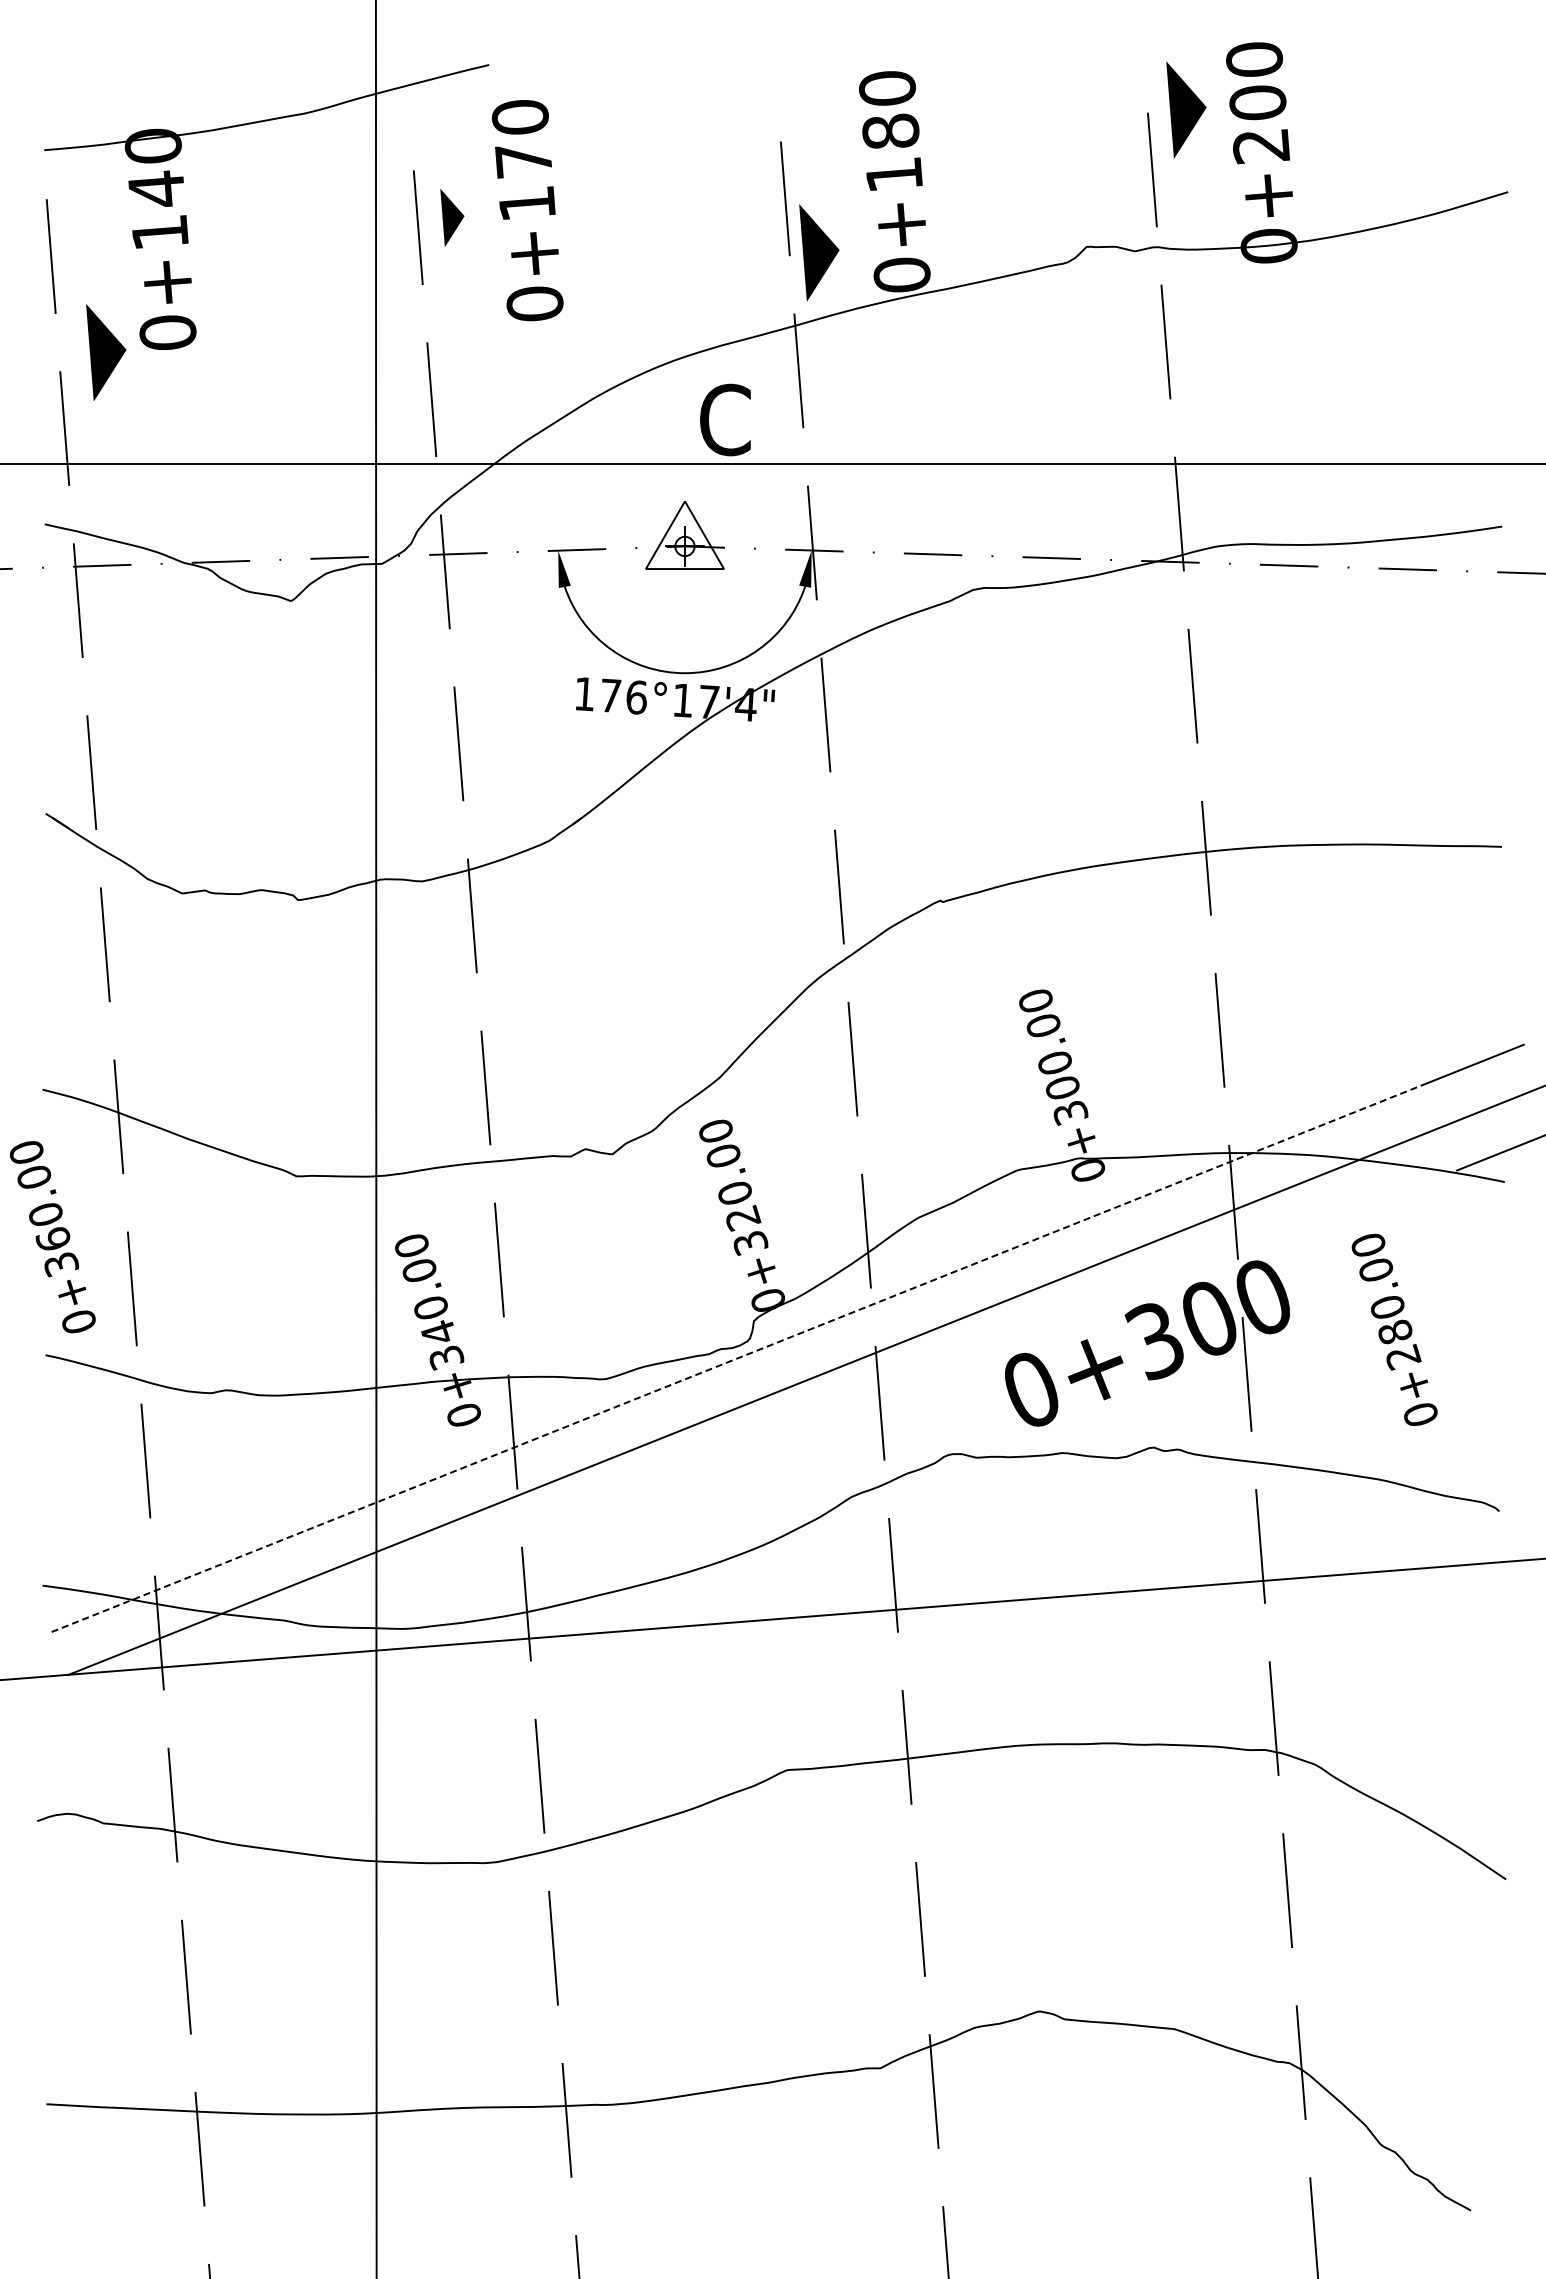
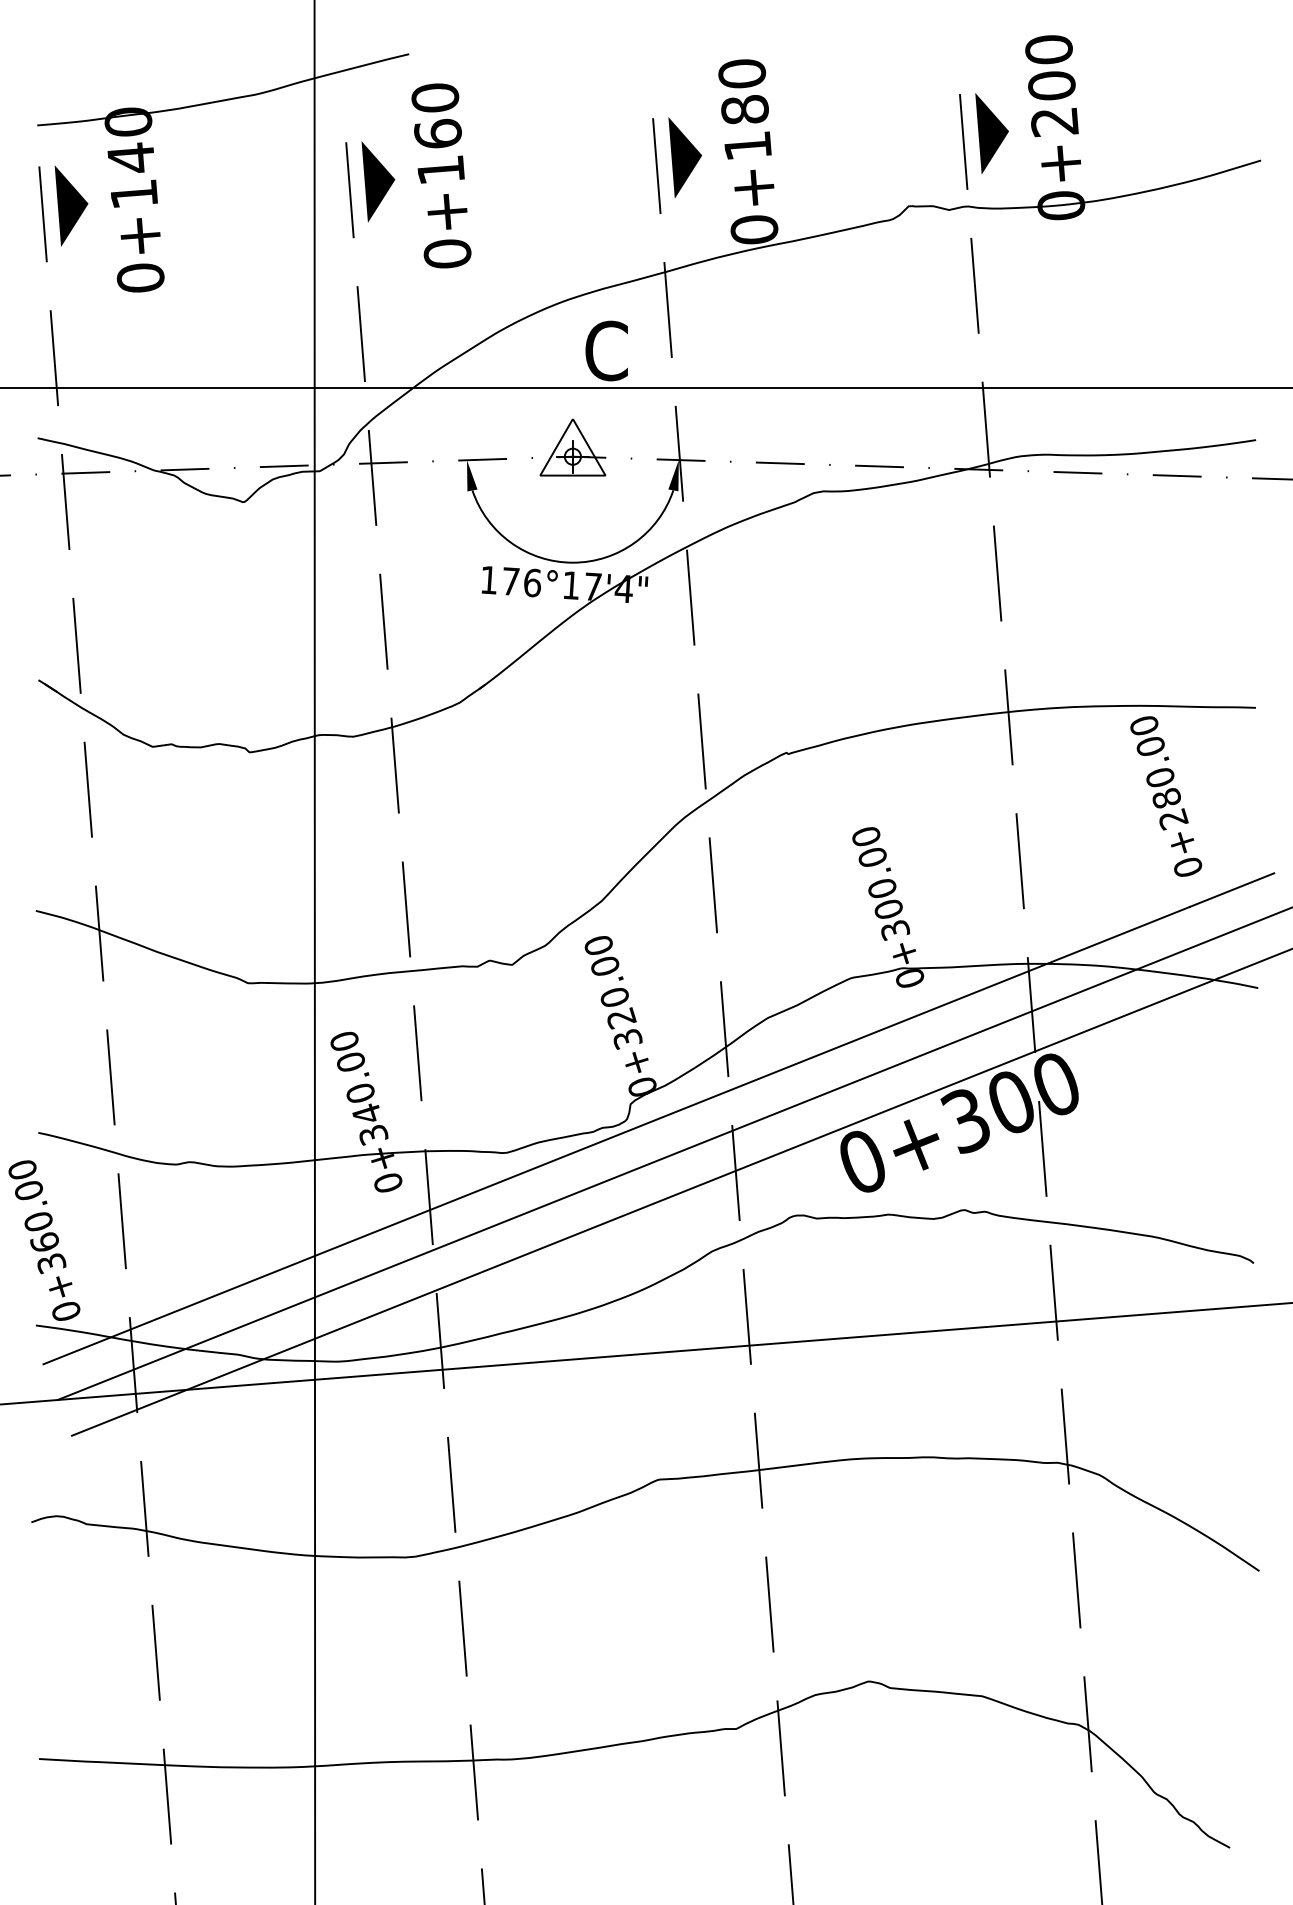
part: (1186, 109) -> (992, 133), moved
text: (523, 160) -> (437, 134), 0+170 -> 0+160
part: (452, 217) -> (378, 181), size x1.67
part: (819, 252) -> (685, 157), moved
part: (106, 352) -> (71, 205), moved
text: (52, 1237) -> (44, 1240), moved
text: (1394, 1329) -> (1166, 796), moved
line: (737, 1358) -> (616, 1135), dashed -> solid
line: (771, 1443) -> (645, 1206), added

